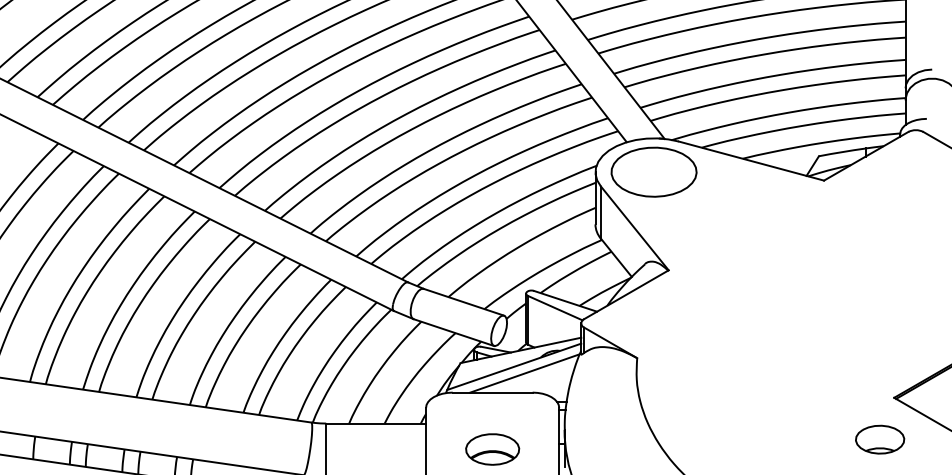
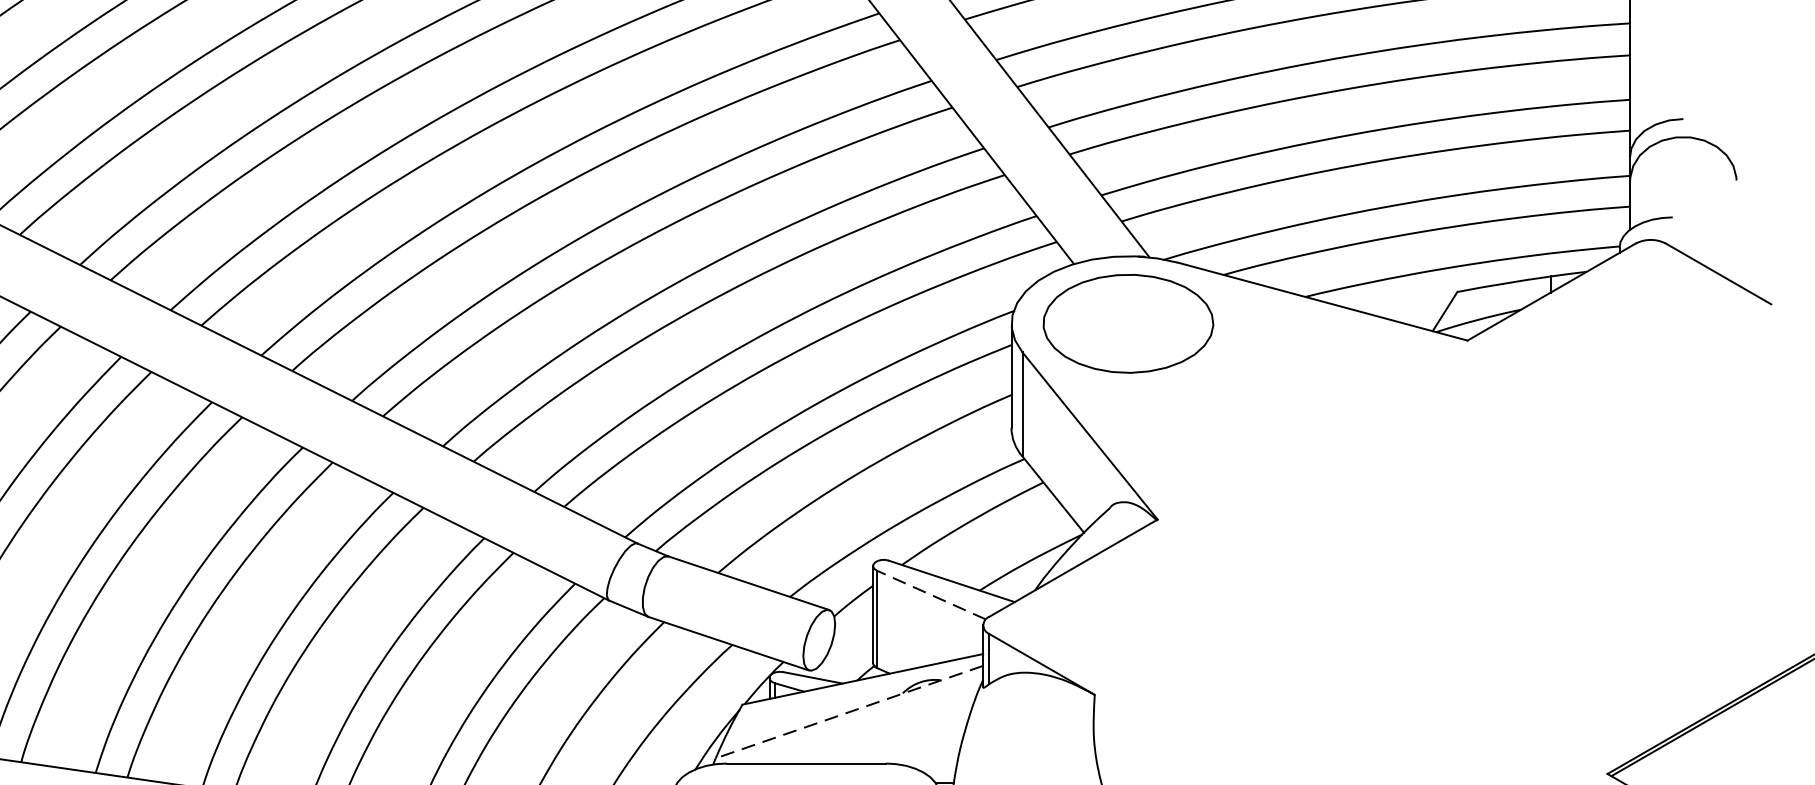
line: (555, 308) -> (931, 595), solid -> dashed
line: (514, 366) -> (849, 711), solid -> dashed
line: (524, 373) -> (869, 725), removed

